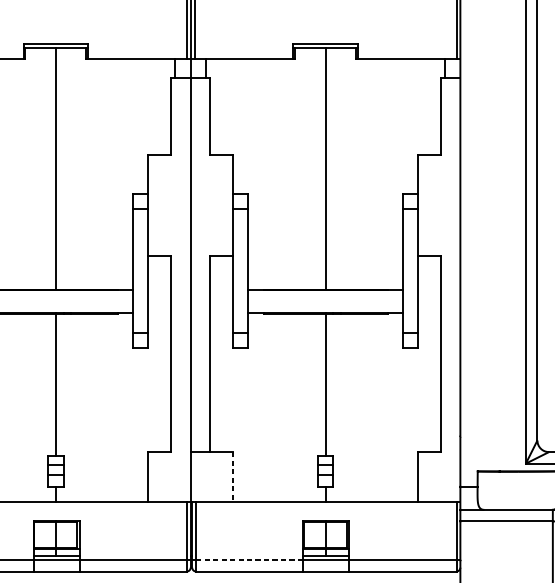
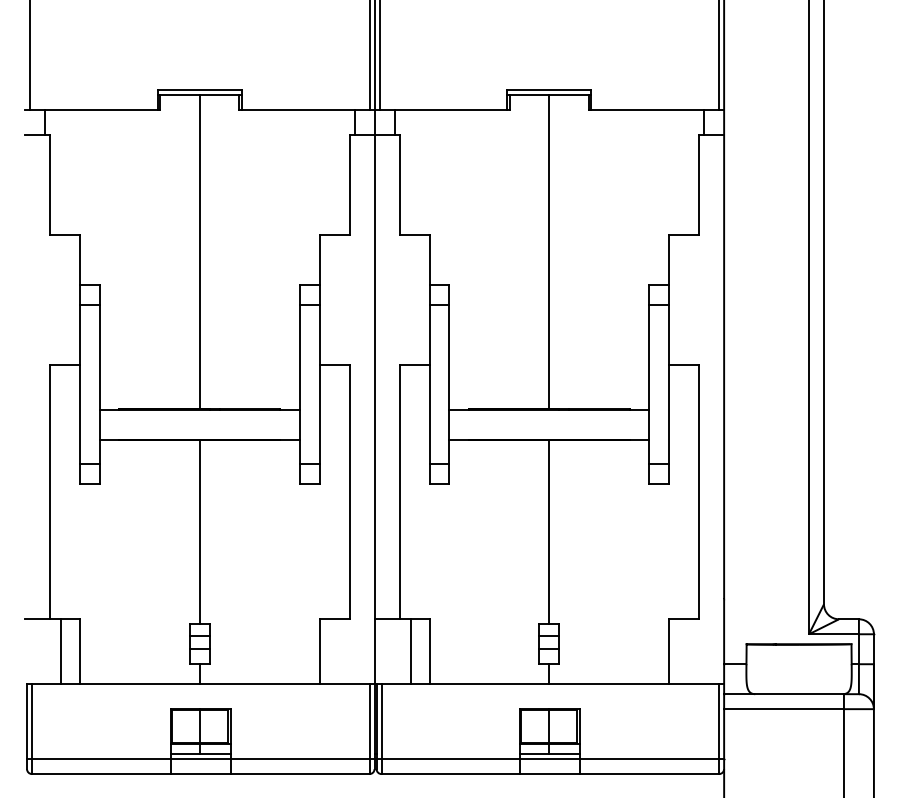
line: (218, 476) -> (410, 651), added
line: (233, 477) -> (429, 652), dashed -> solid
line: (250, 560) -> (451, 759), dashed -> solid

